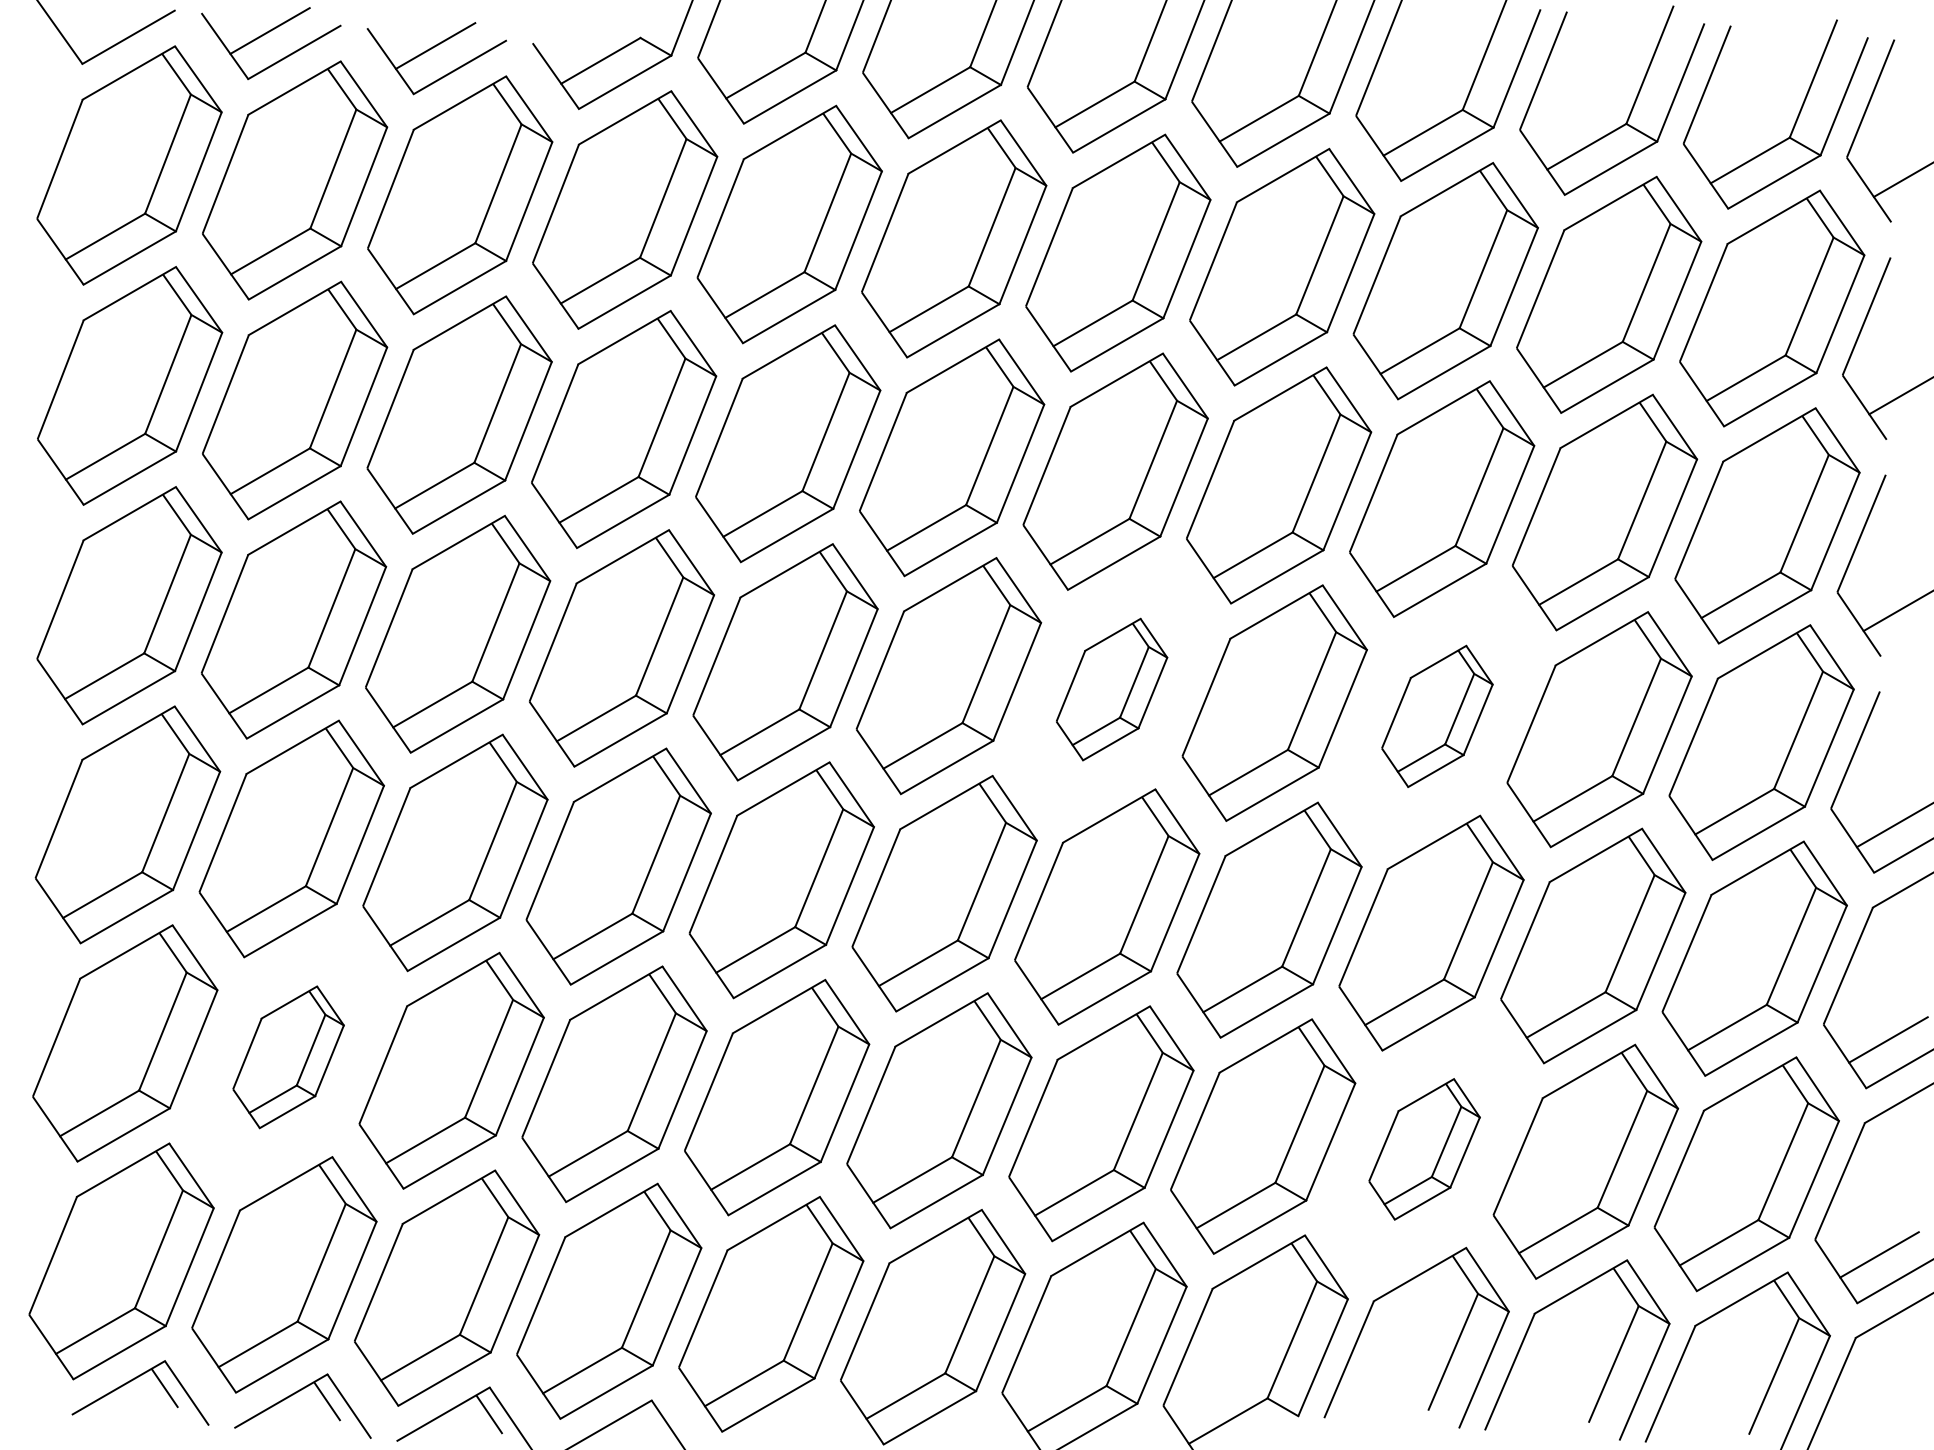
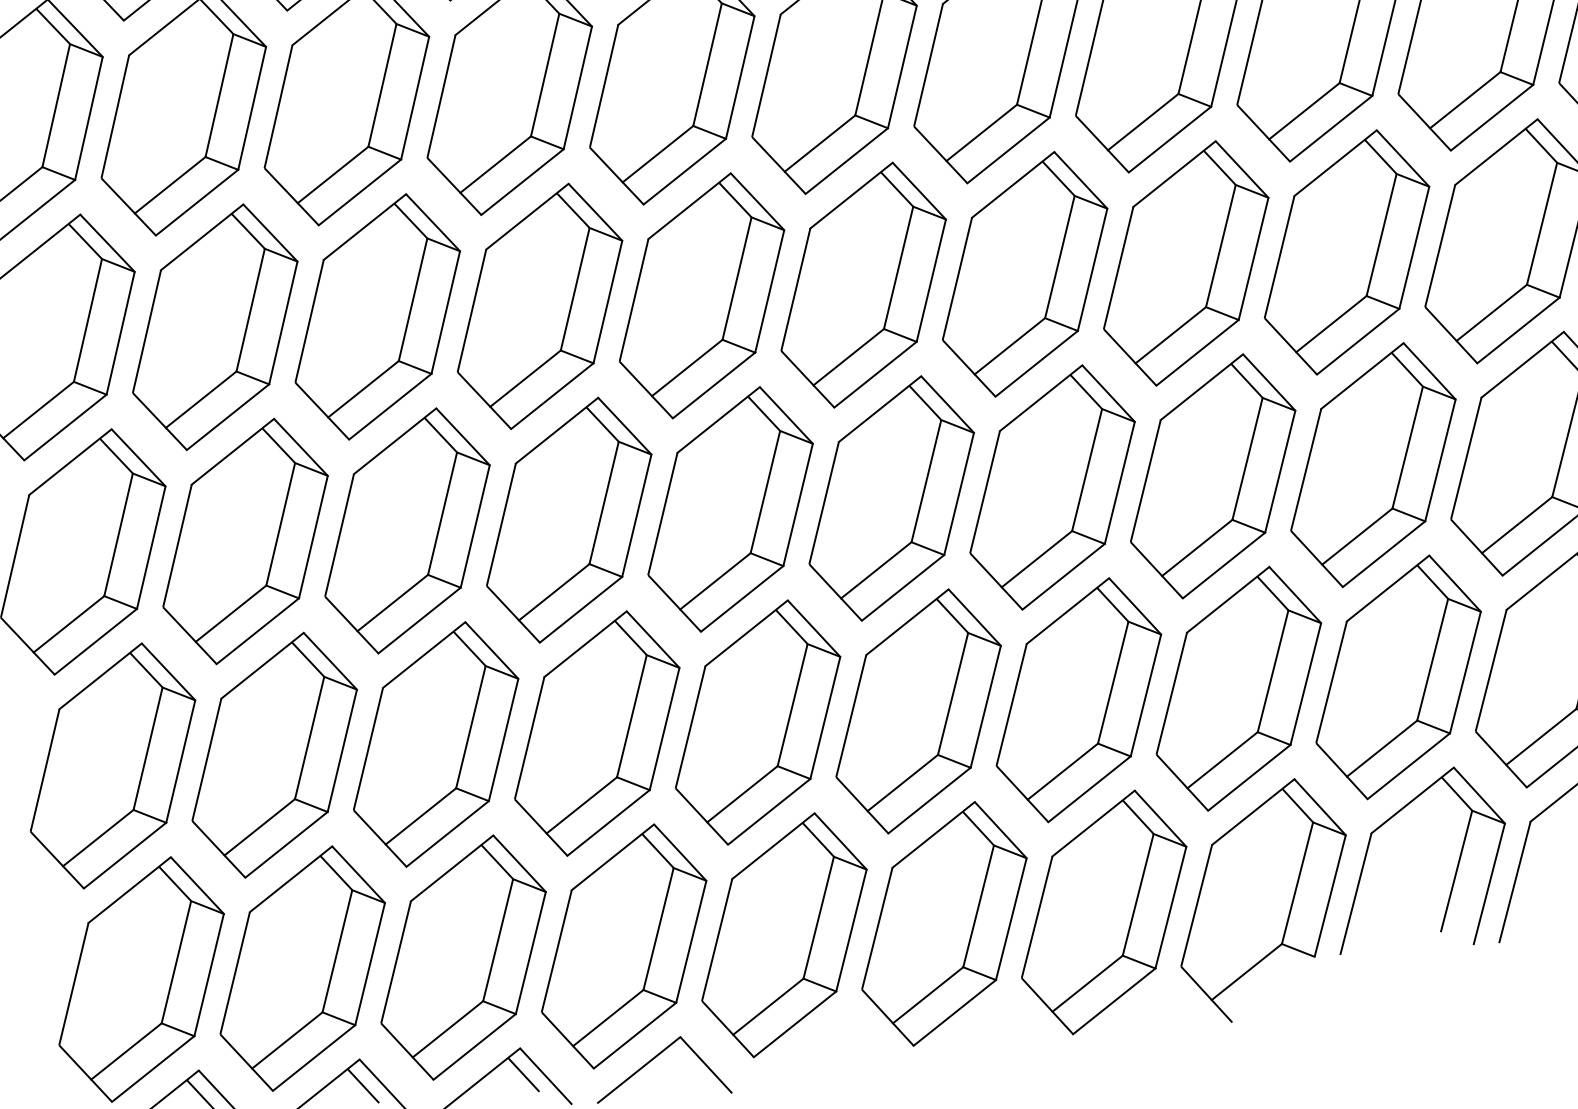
part: (1111, 689) -> (1024, 274), size x1.67
part: (1437, 716) -> (1347, 252), size x1.67
part: (288, 1057) -> (274, 755), size x1.67
part: (1424, 1149) -> (1398, 677), size x1.67

